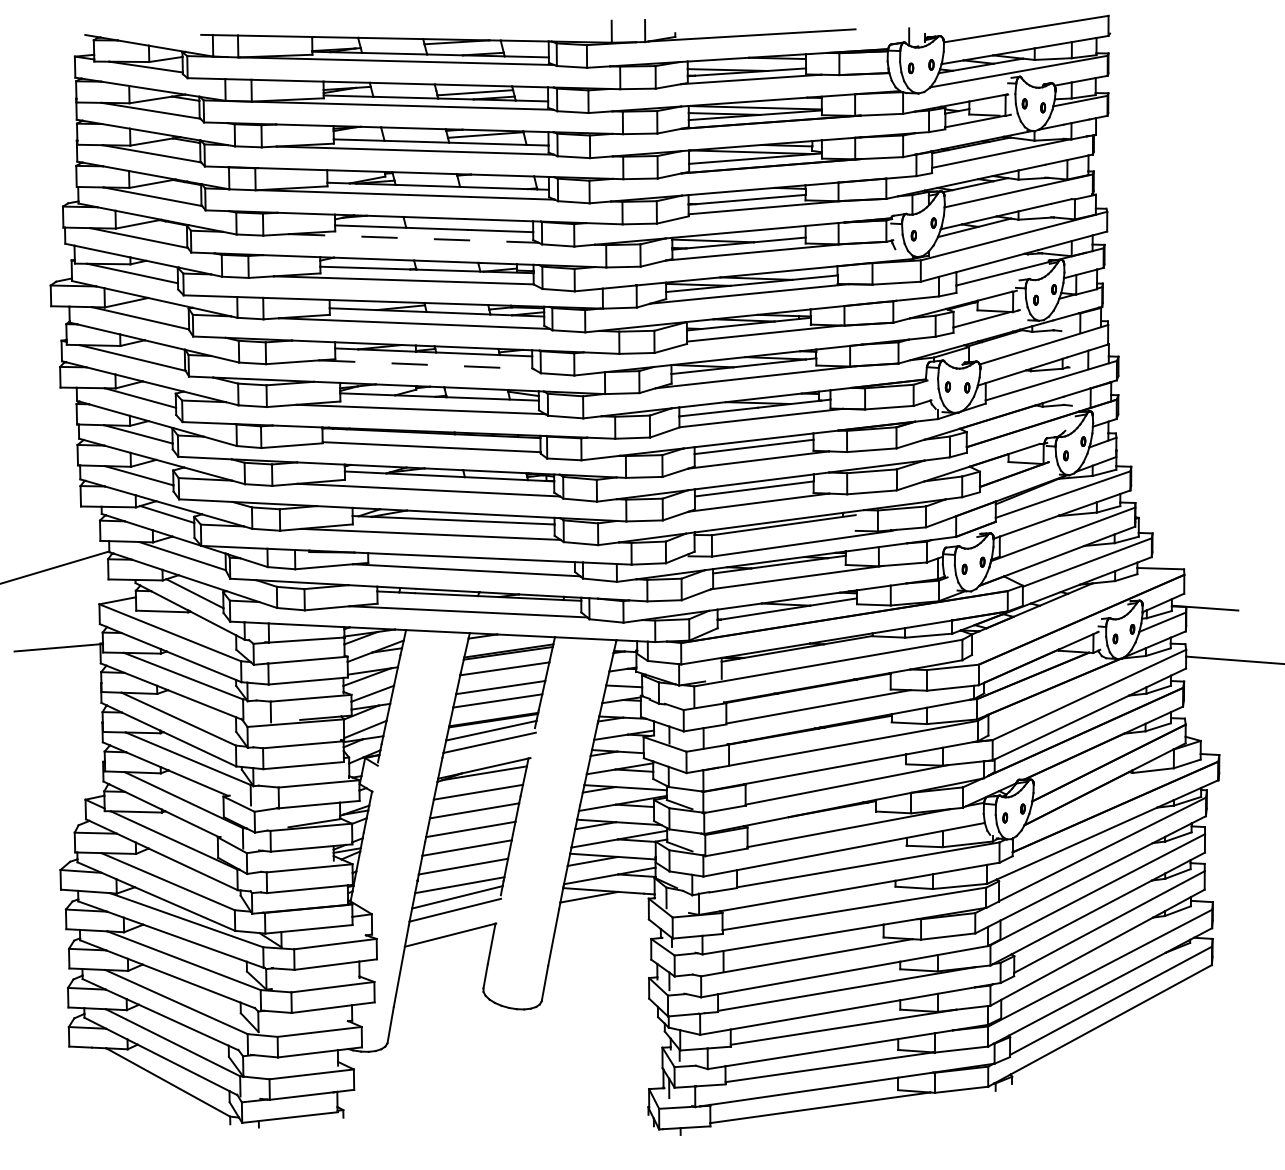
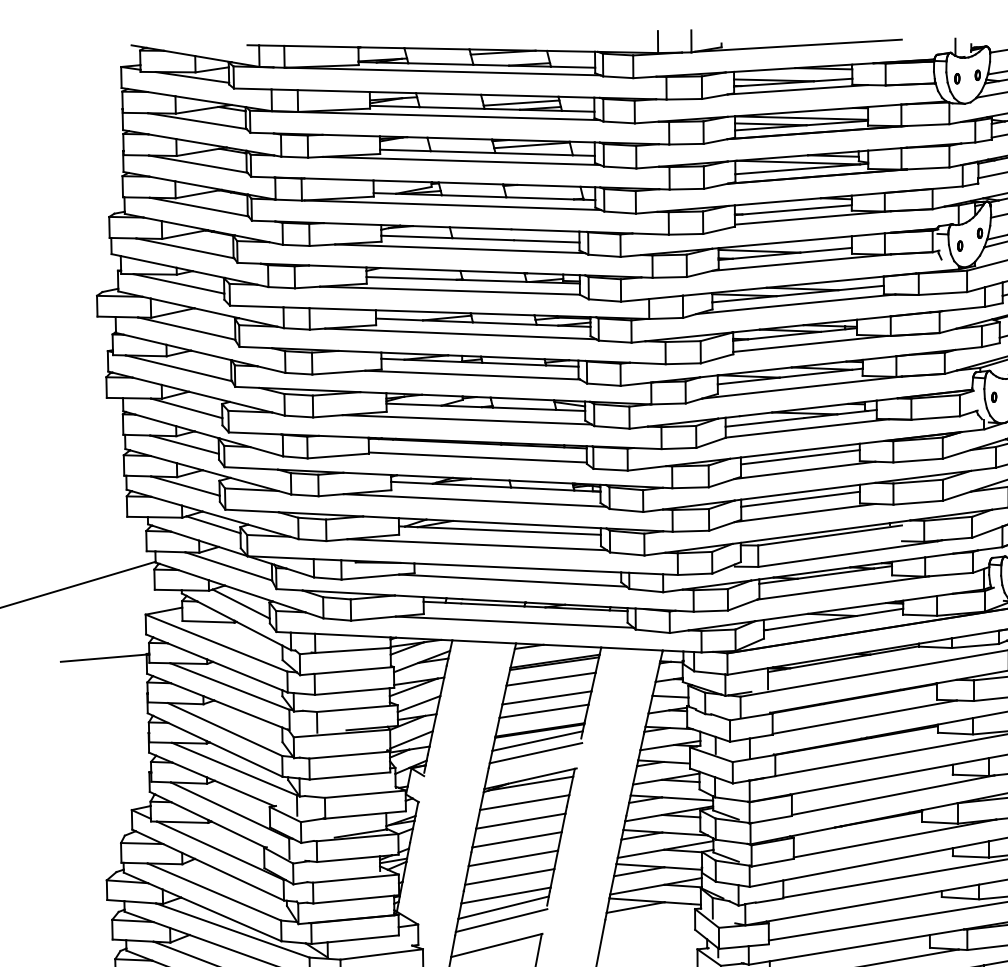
line: (414, 238) -> (460, 248), dashed -> solid
line: (426, 364) -> (472, 374), dashed -> solid

